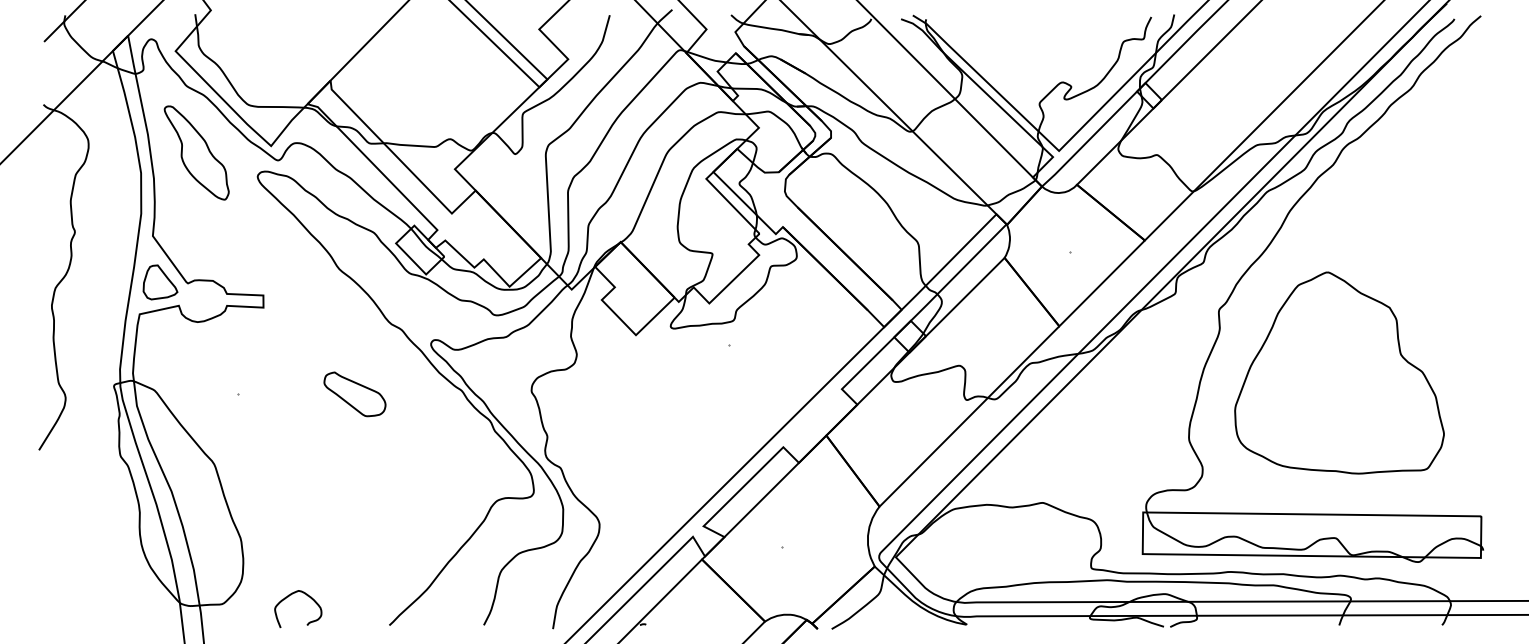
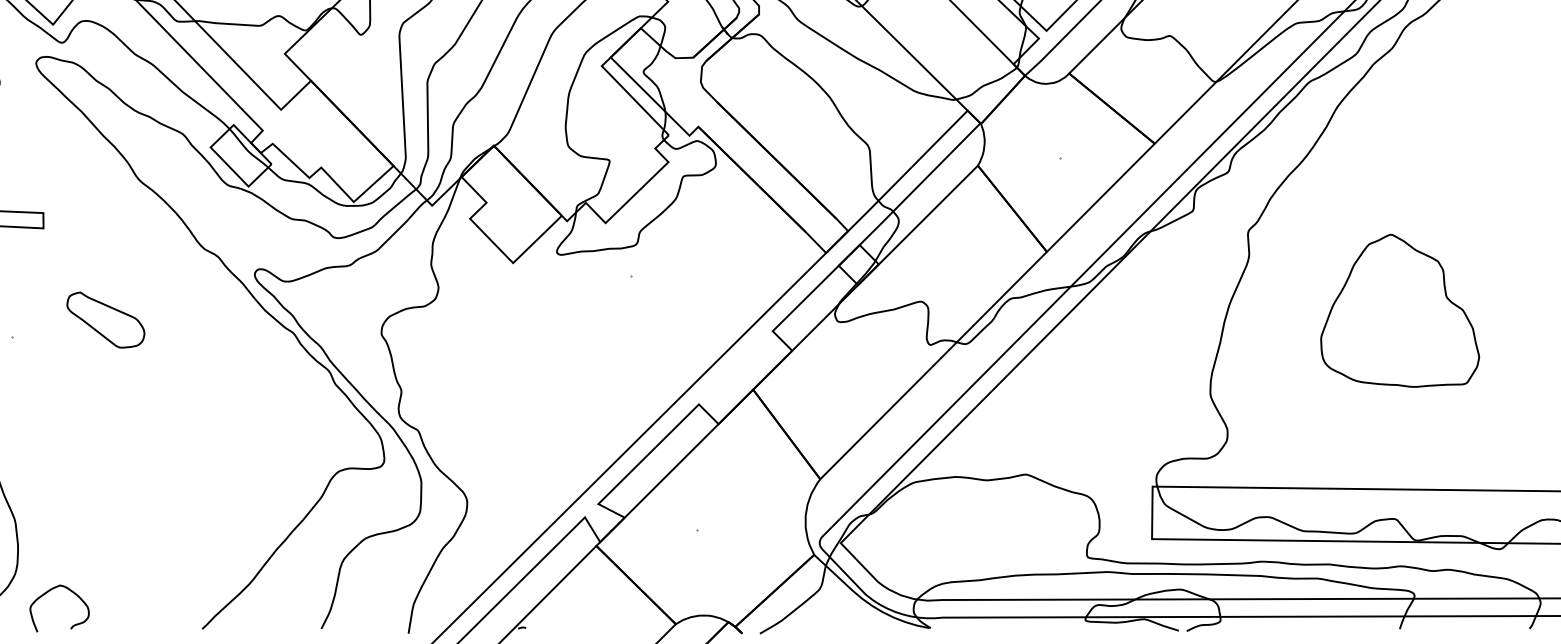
part: (1339, 372) -> (1400, 310), size x0.6
part: (354, 394) -> (105, 320), moved
curve: (288, 597) -> (47, 593), moved

